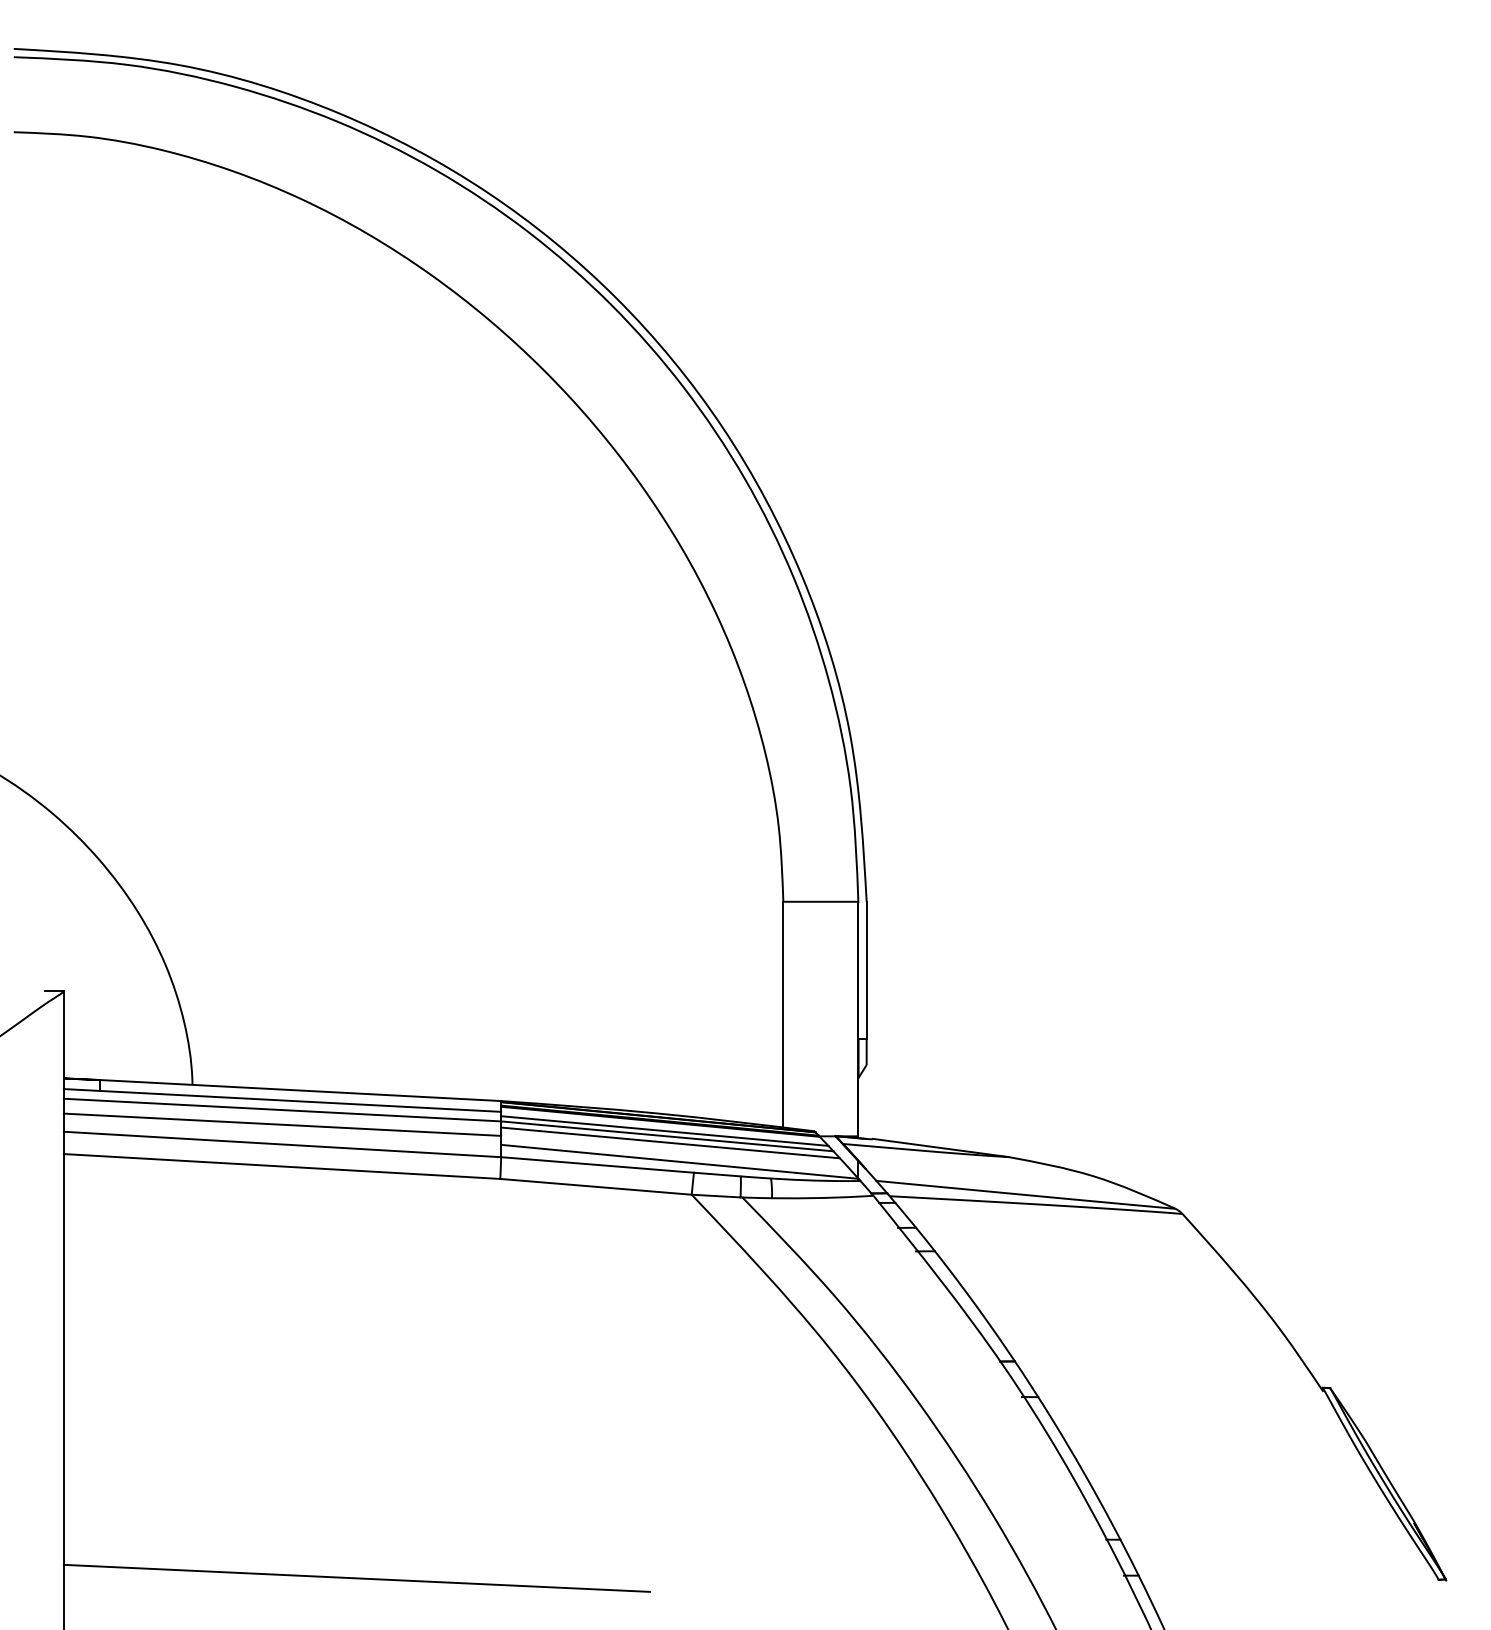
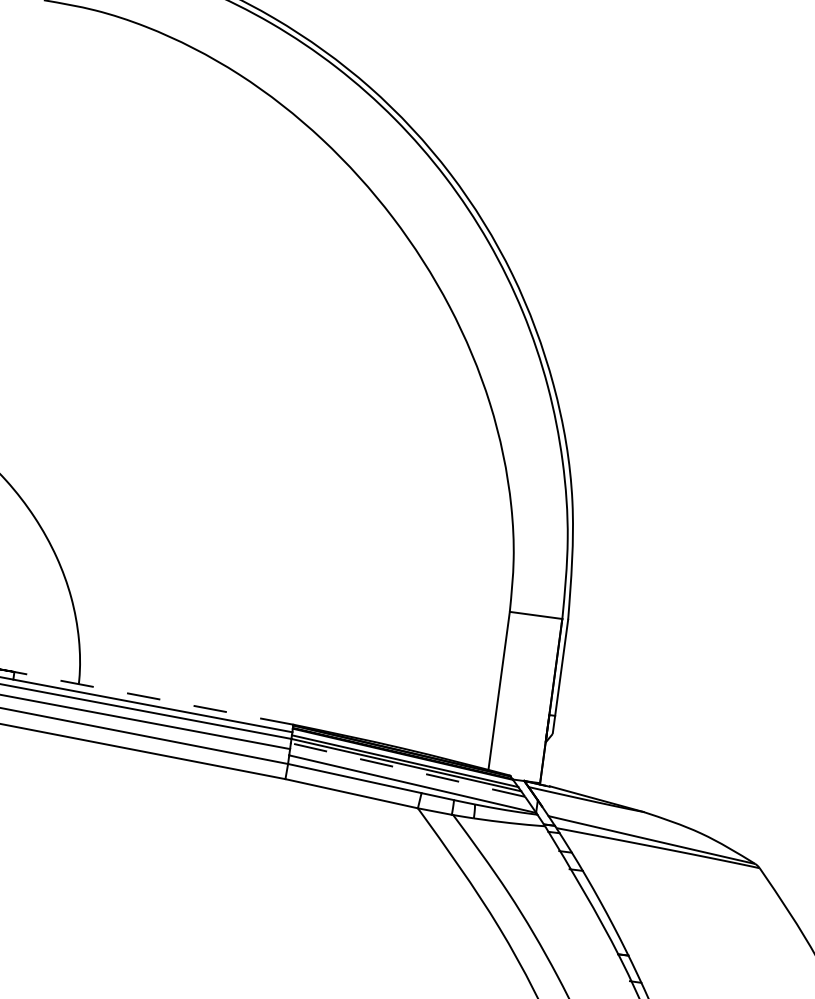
line: (299, 1090) -> (153, 698), solid -> dashed
line: (670, 1142) -> (408, 769), solid -> dashed

